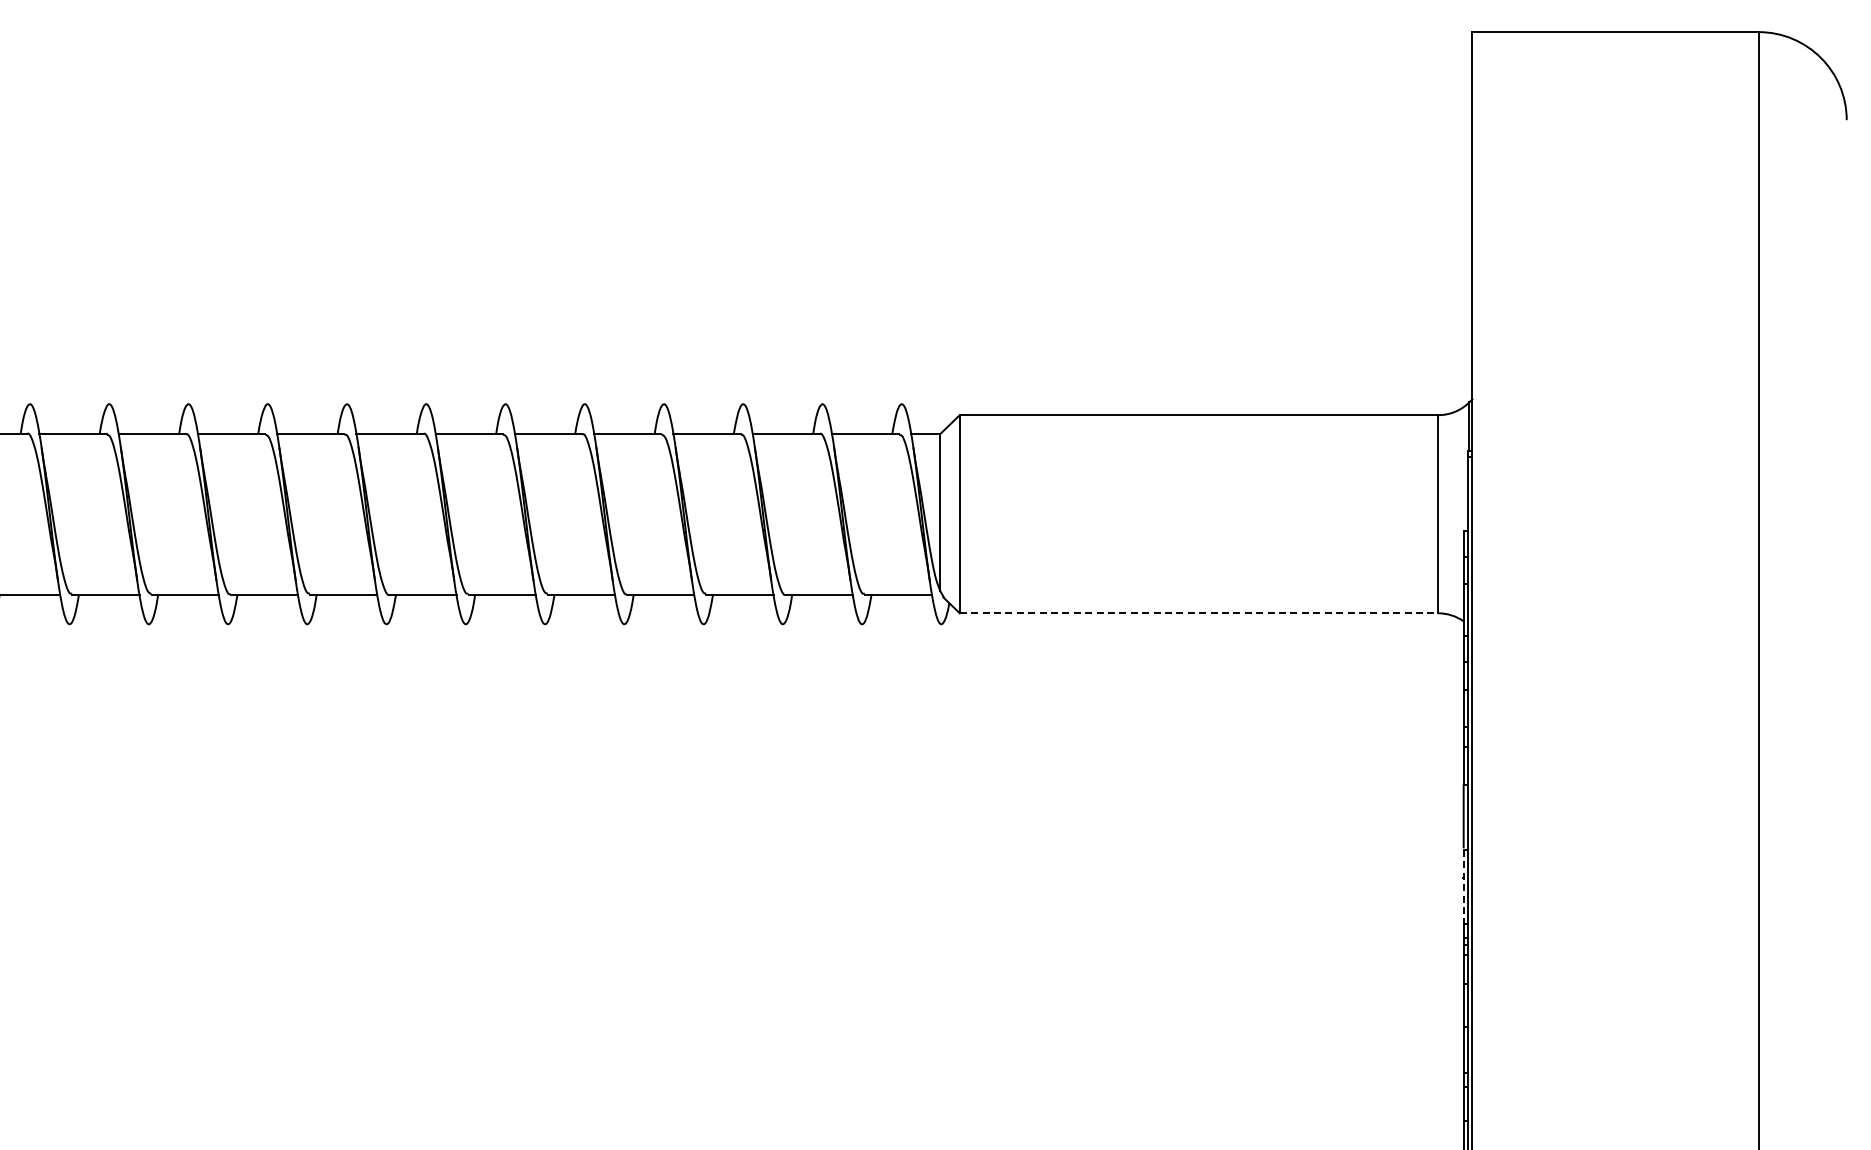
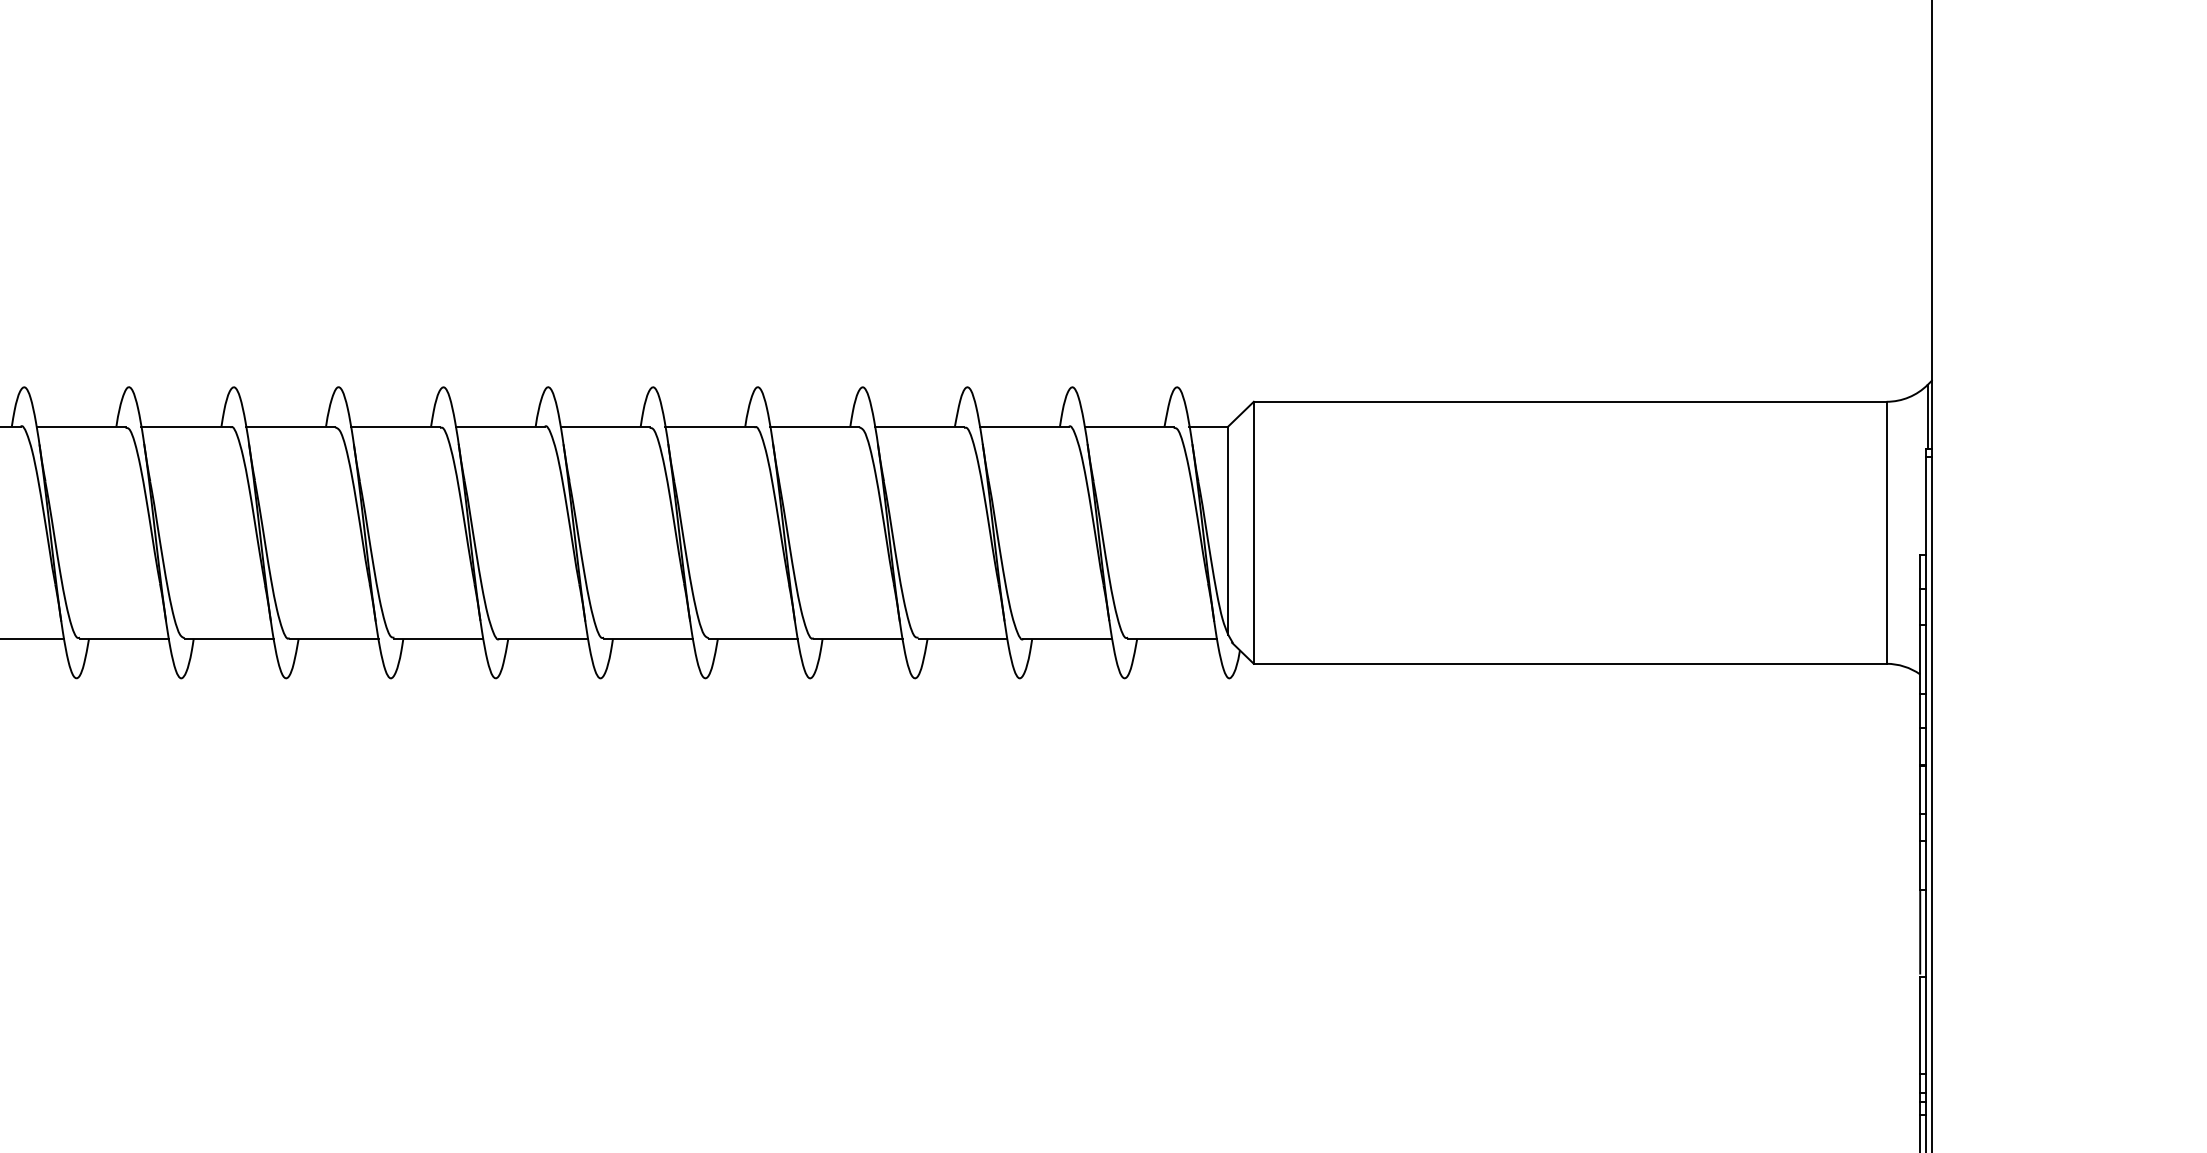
line: (1199, 613) -> (1570, 664), dashed -> solid
line: (1463, 886) -> (1919, 1025), dashed -> solid

